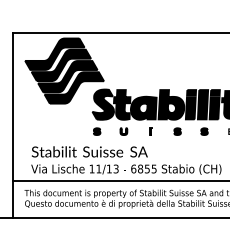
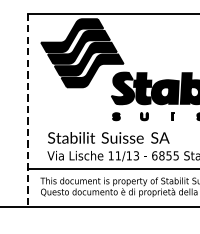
line: (12, 126) -> (27, 111), solid -> dashed

